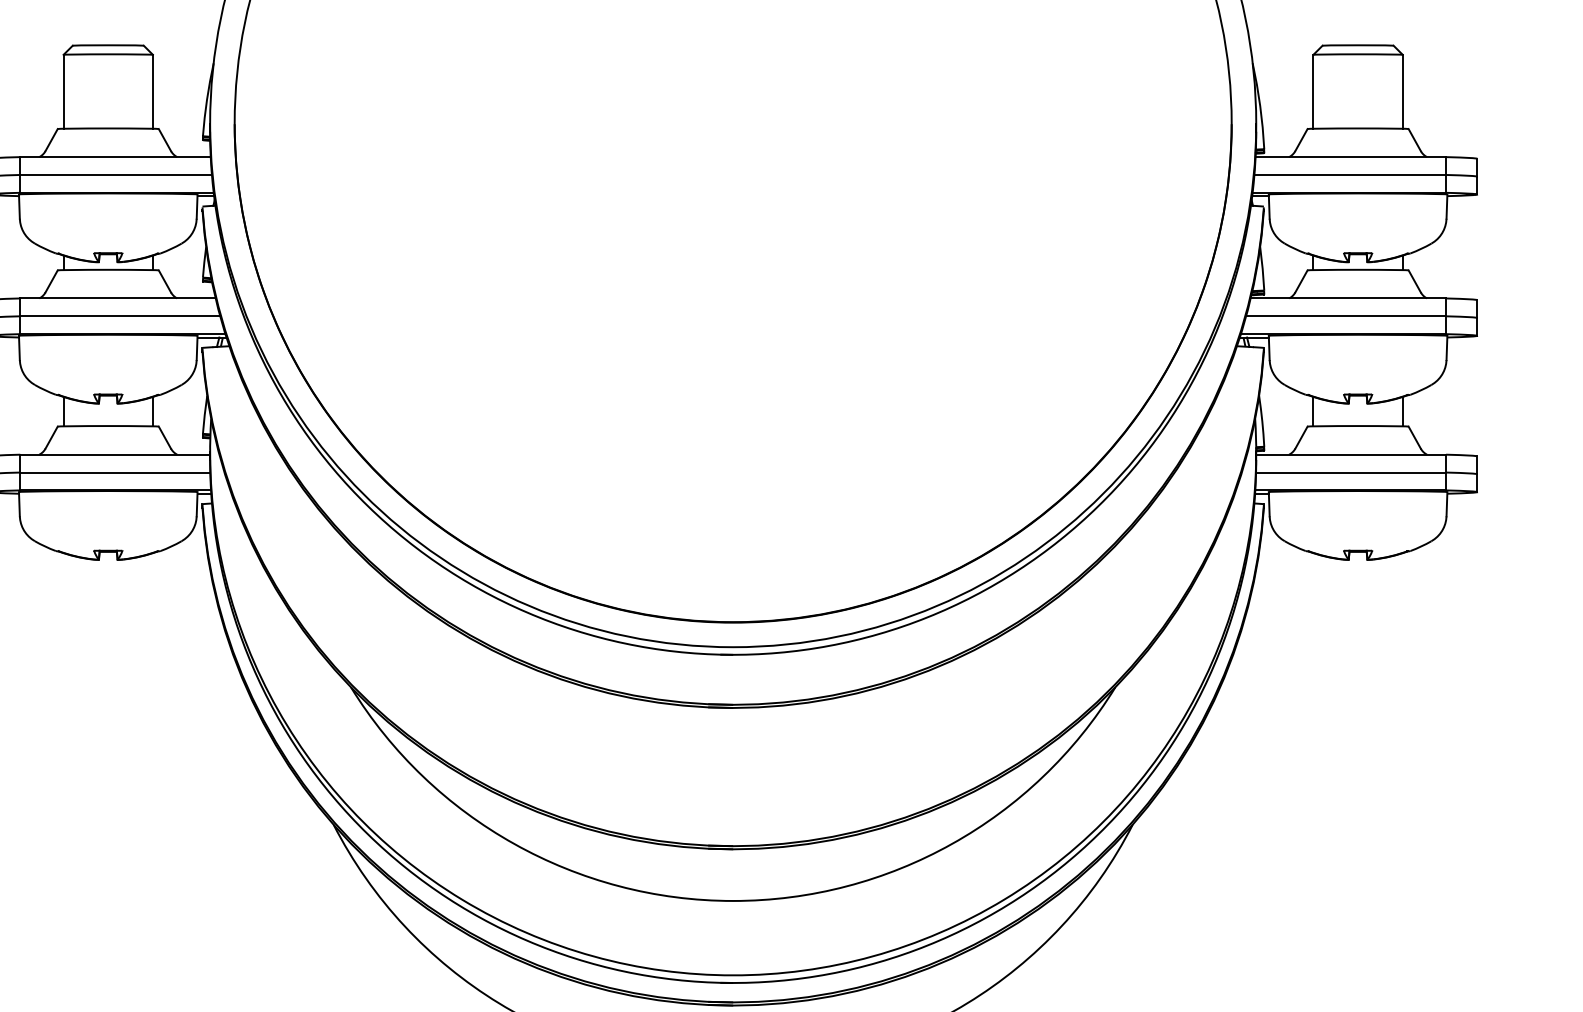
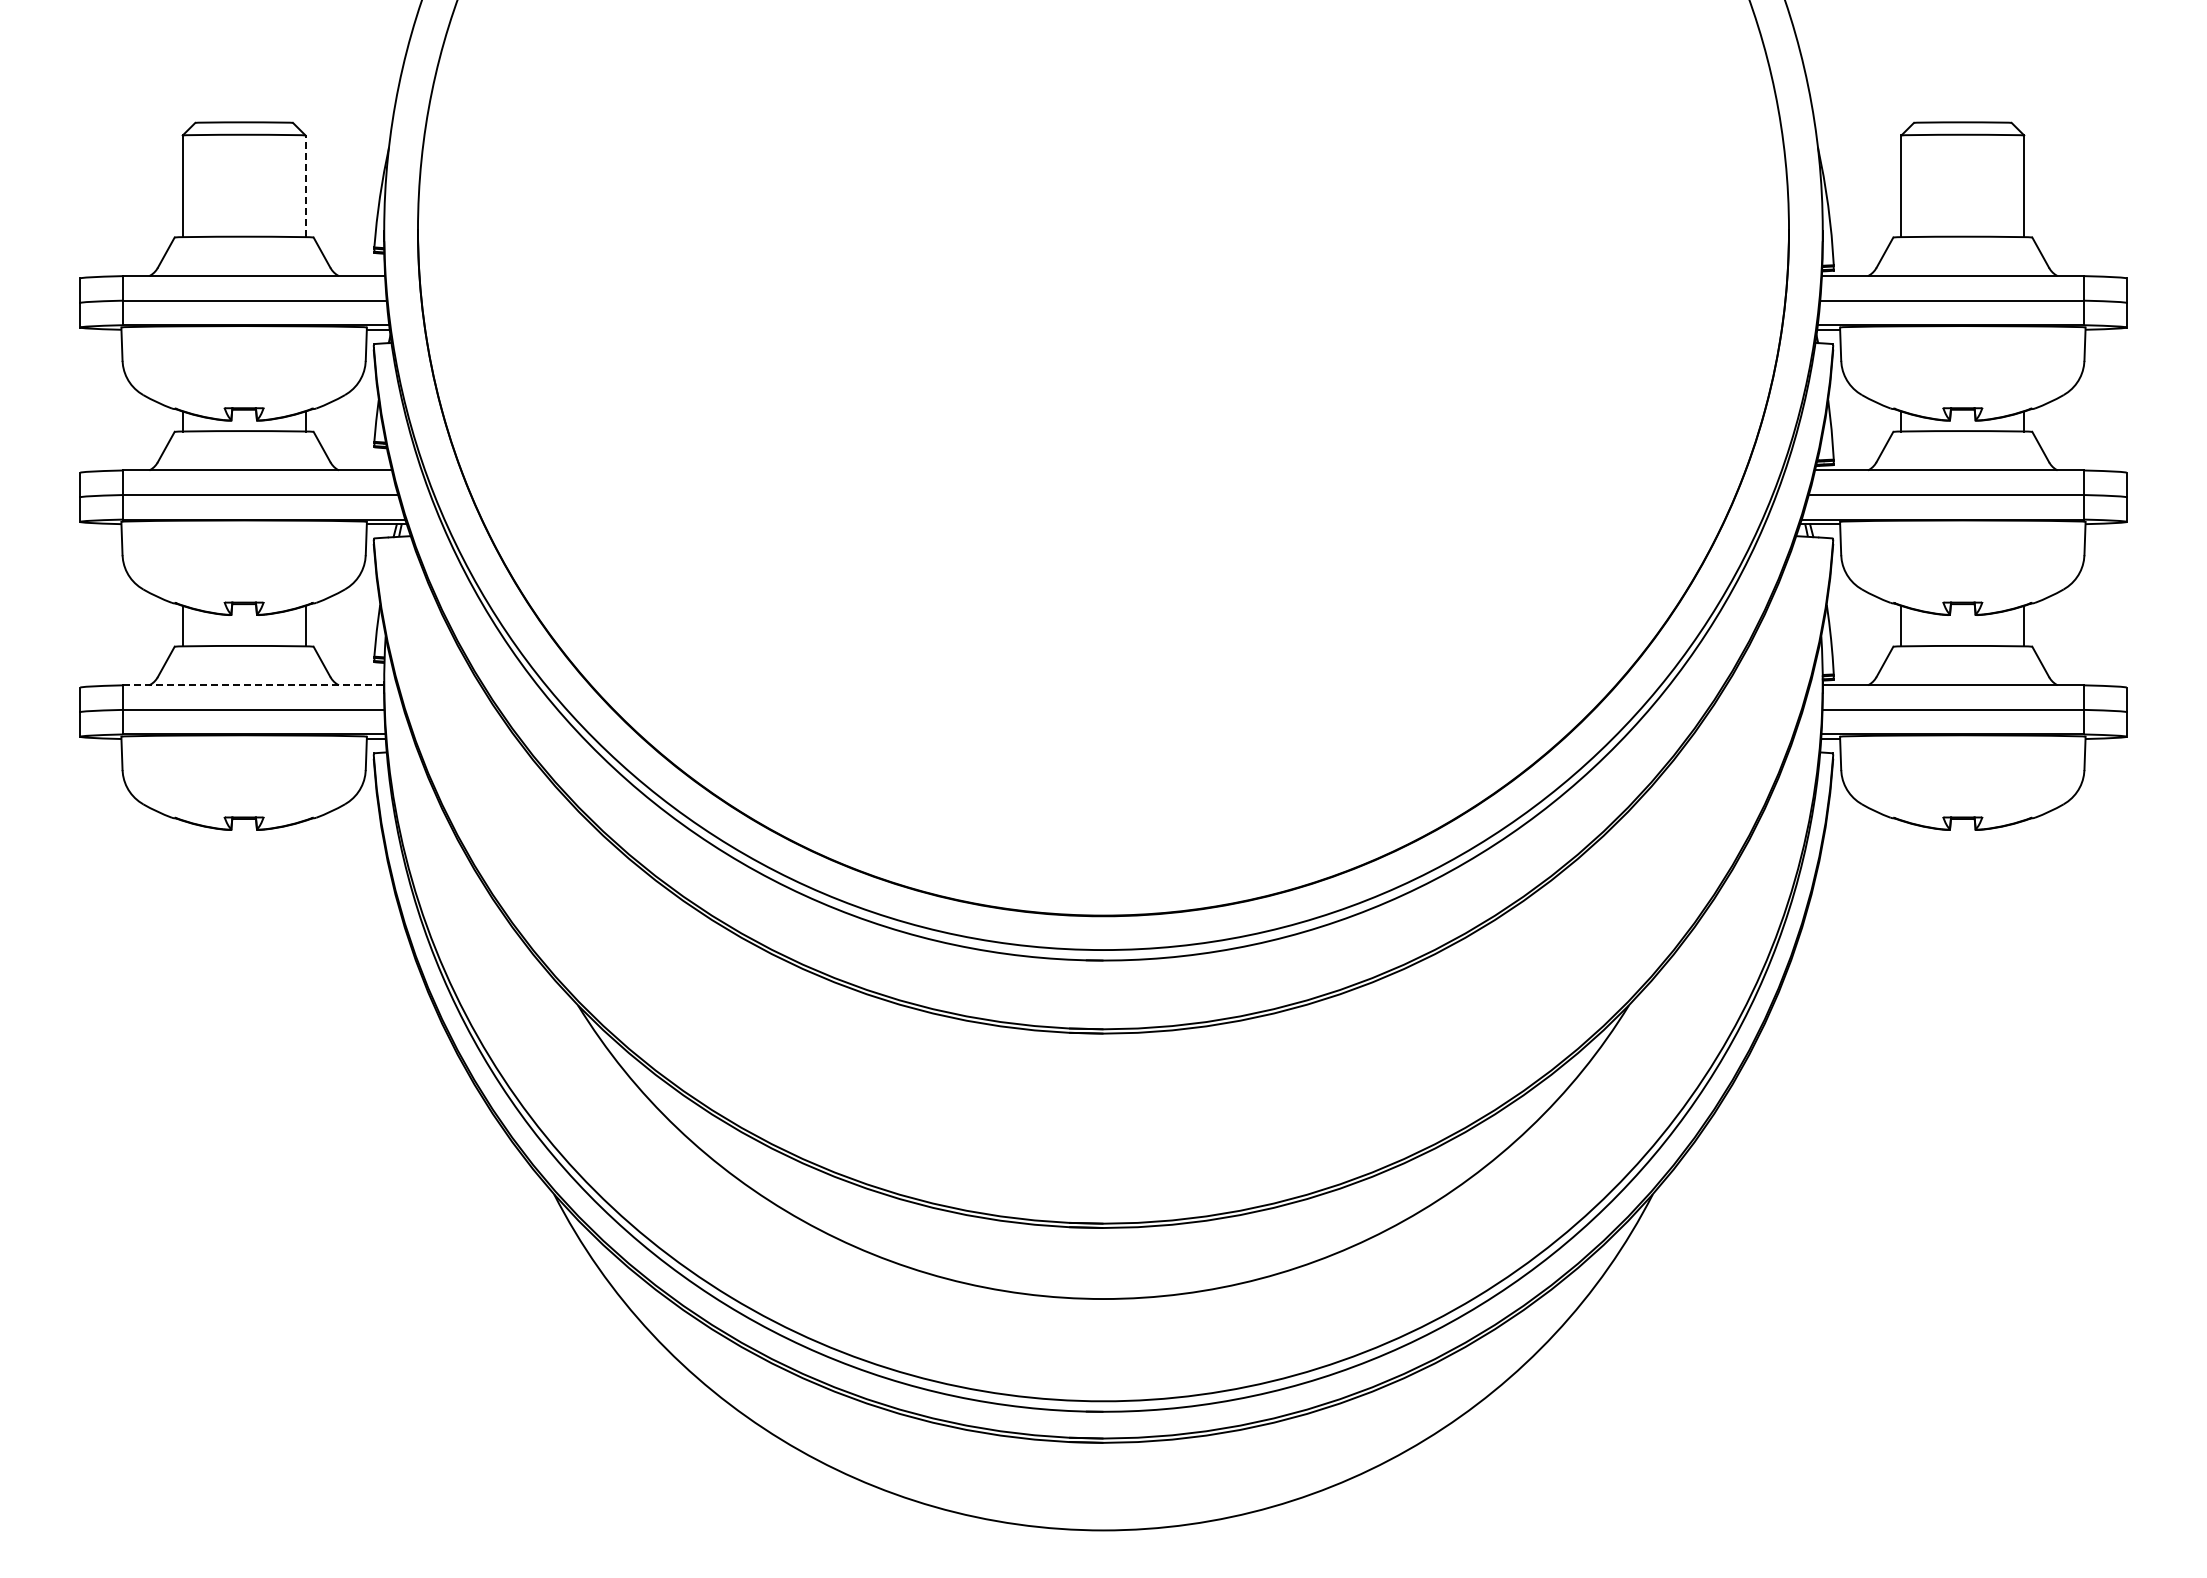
line: (152, 91) -> (305, 186), solid -> dashed
line: (115, 454) -> (253, 685), solid -> dashed

